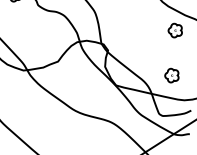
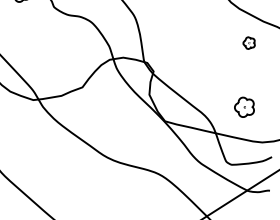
part: (174, 30) -> (248, 42), size x0.6

